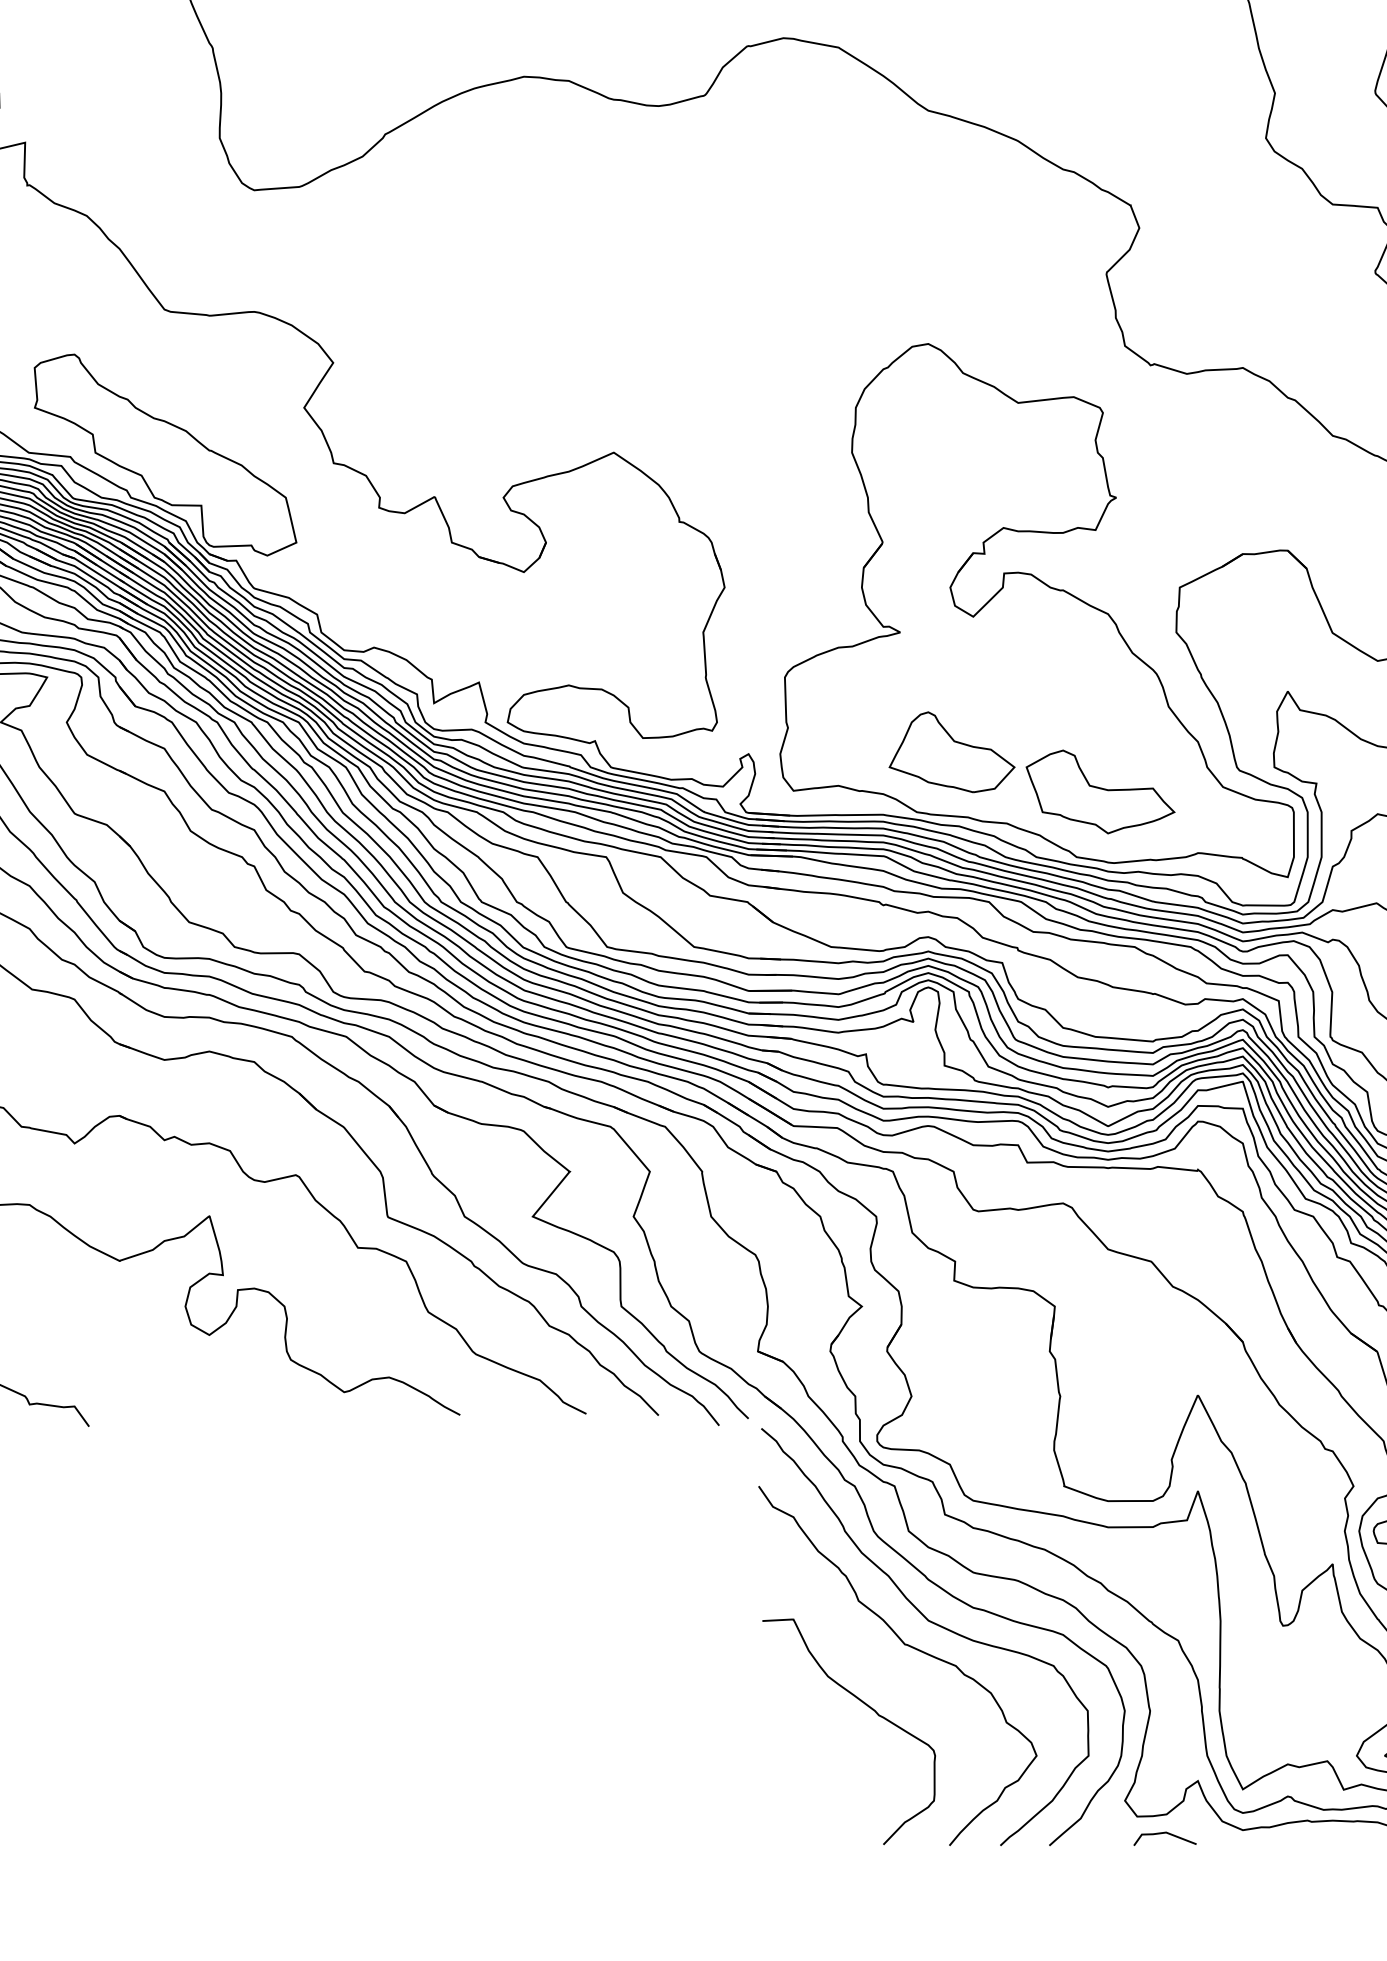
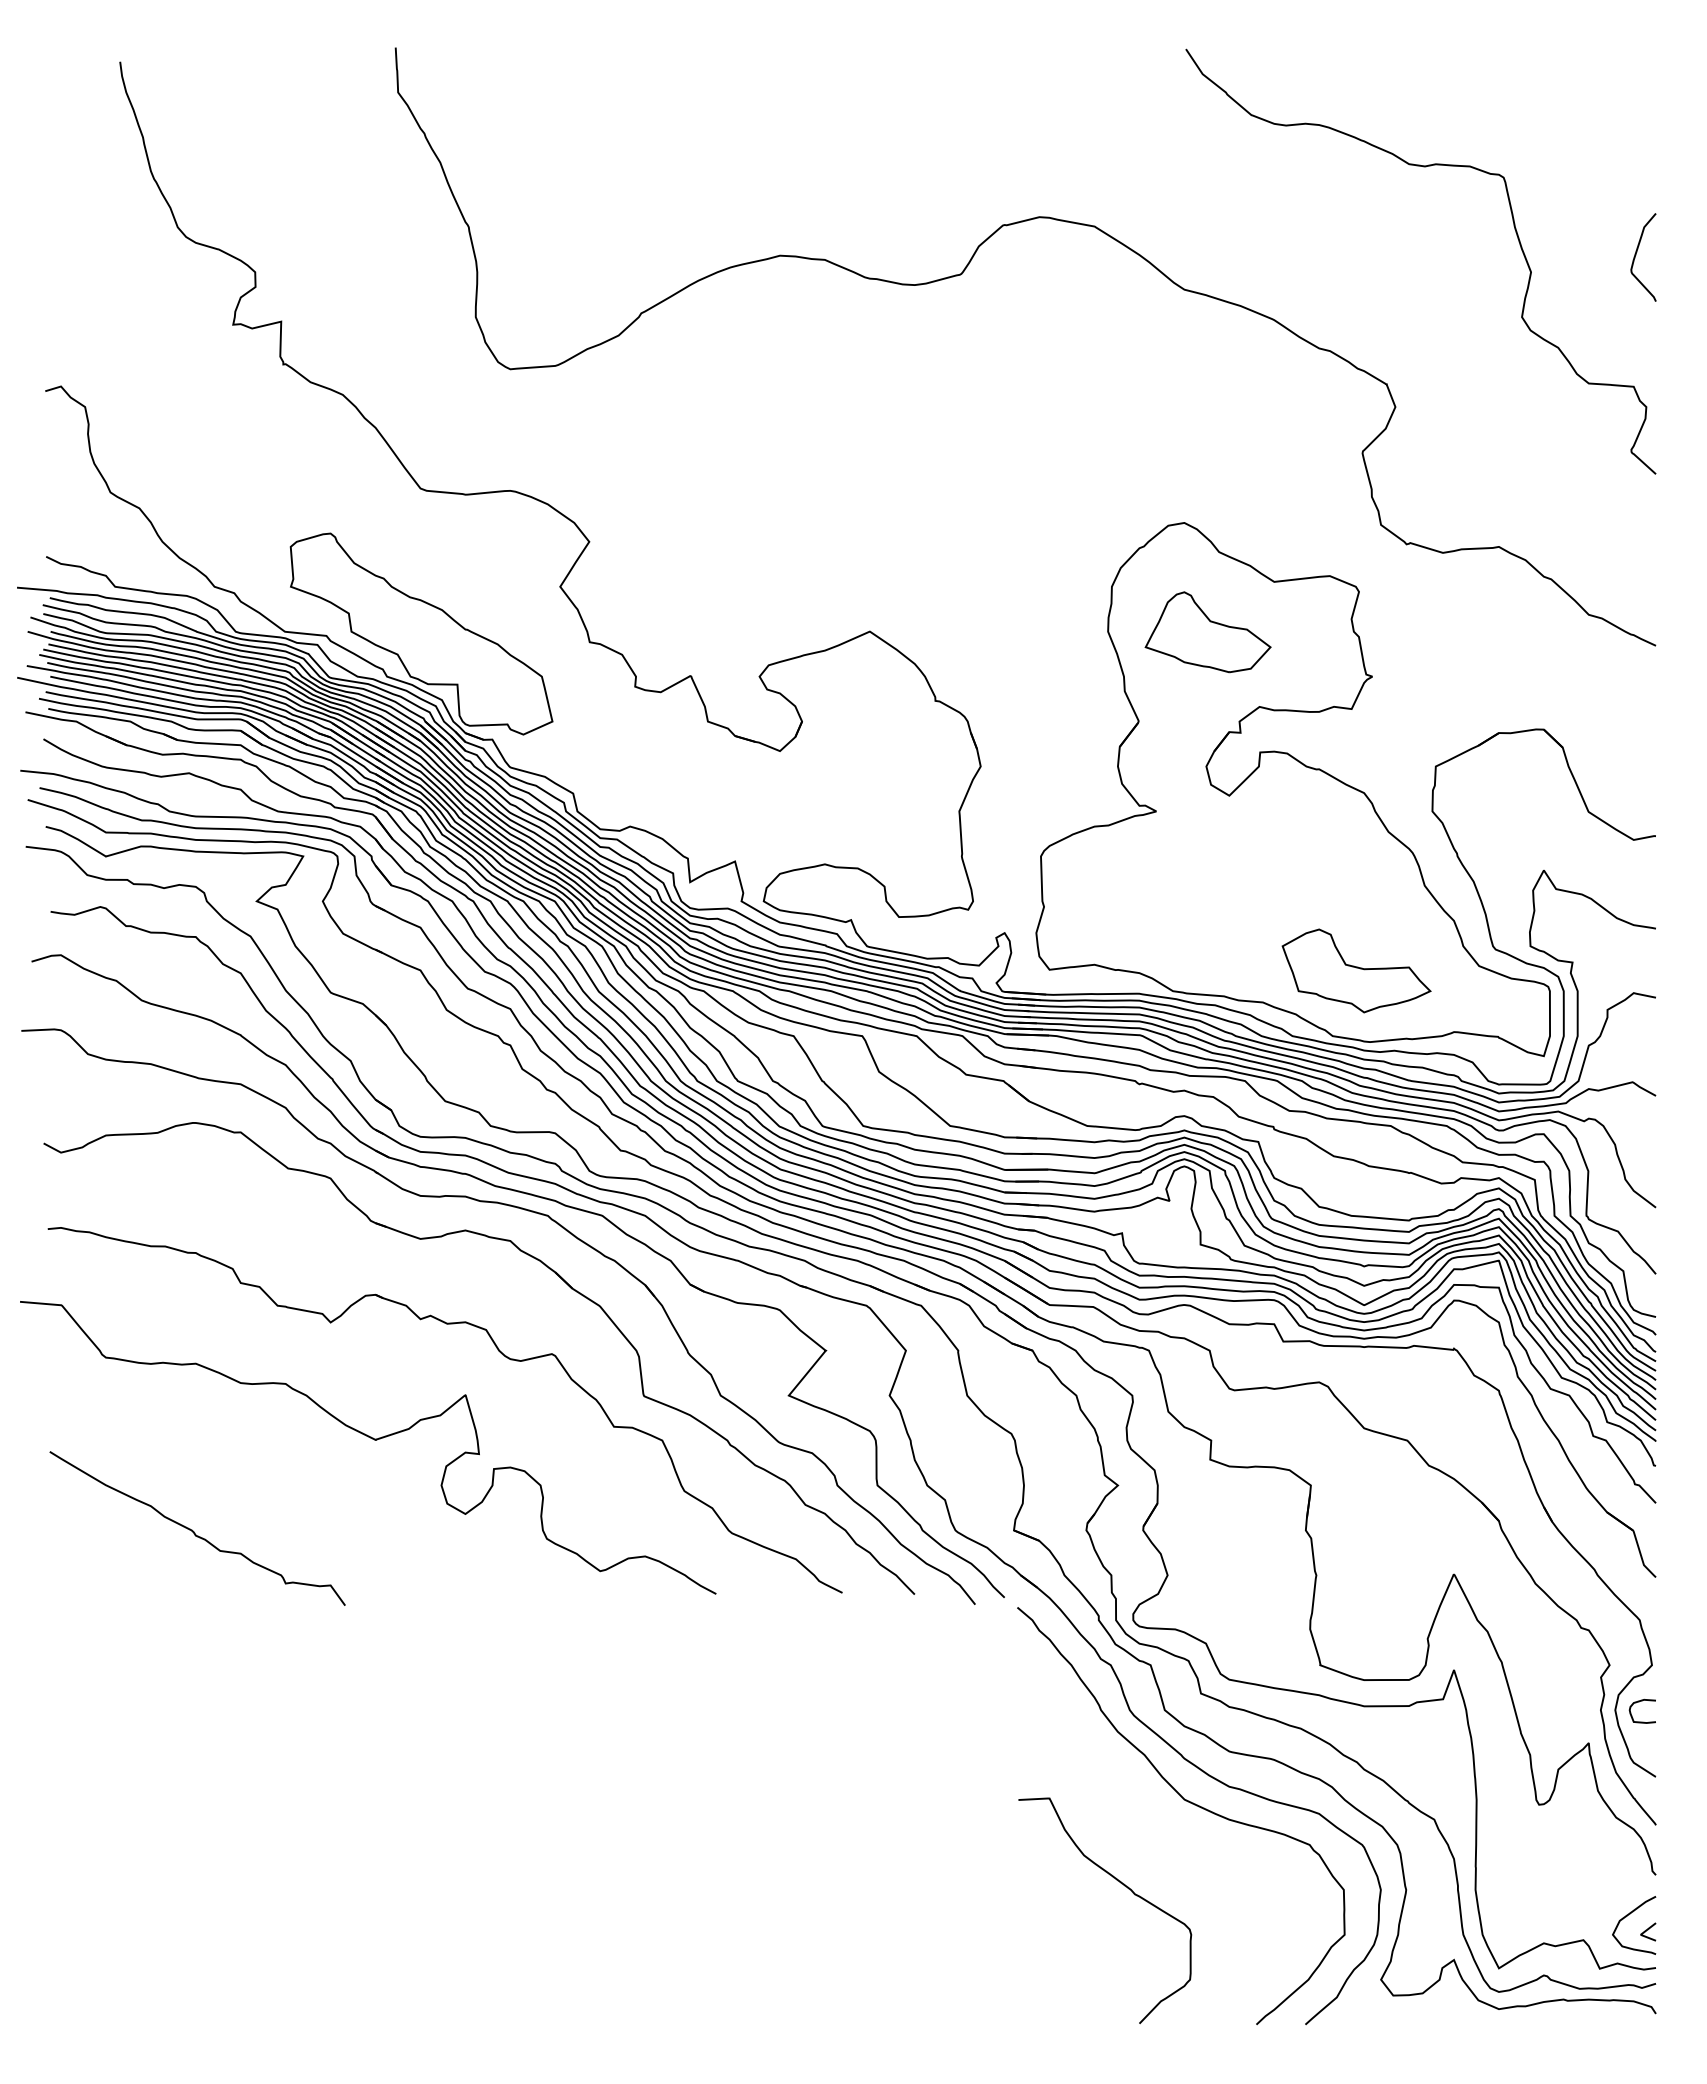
part: (951, 752) -> (1207, 632), moved
curve: (904, 1645) -> (1160, 1824), removed
line: (1164, 1833) -> (1420, 2012), removed

